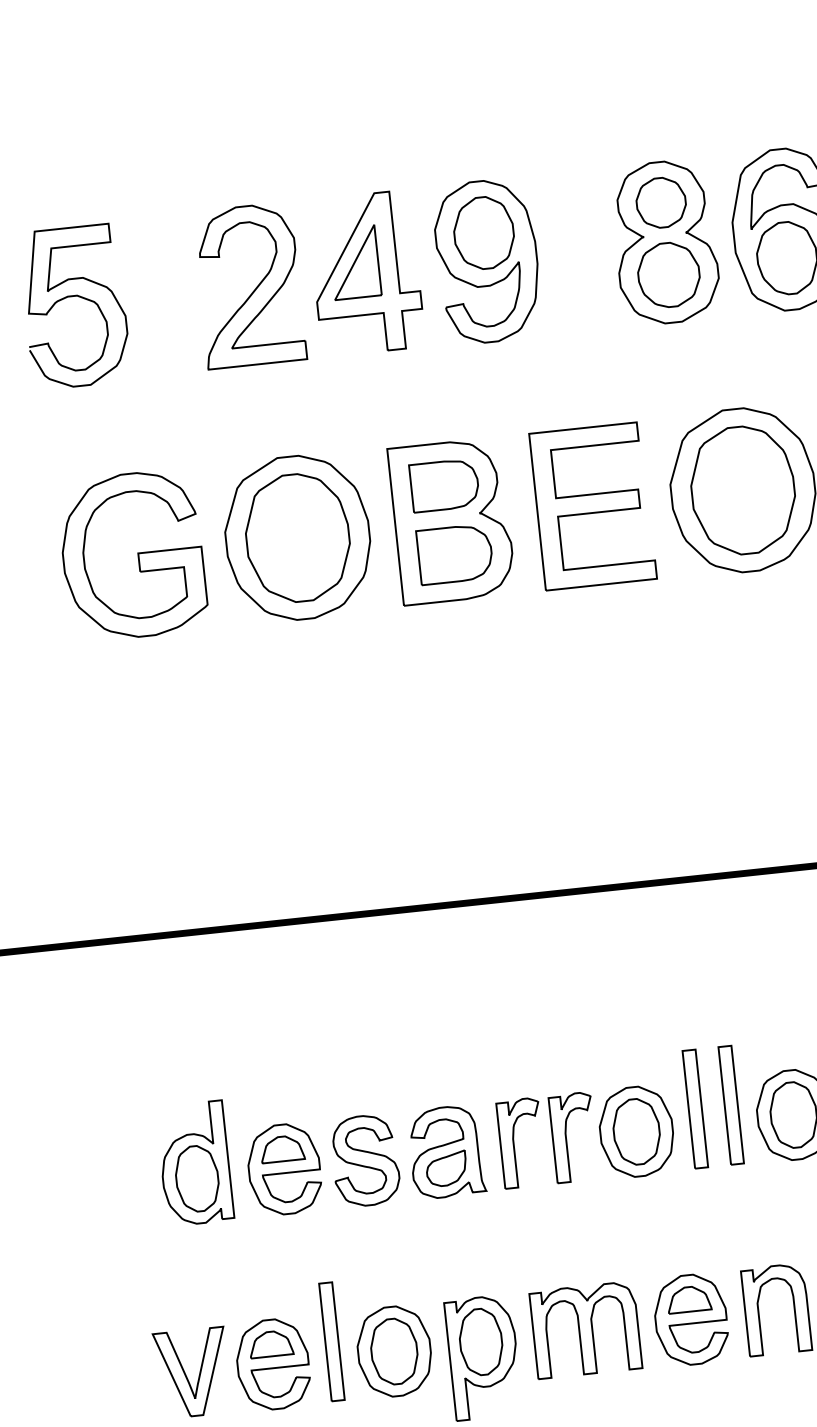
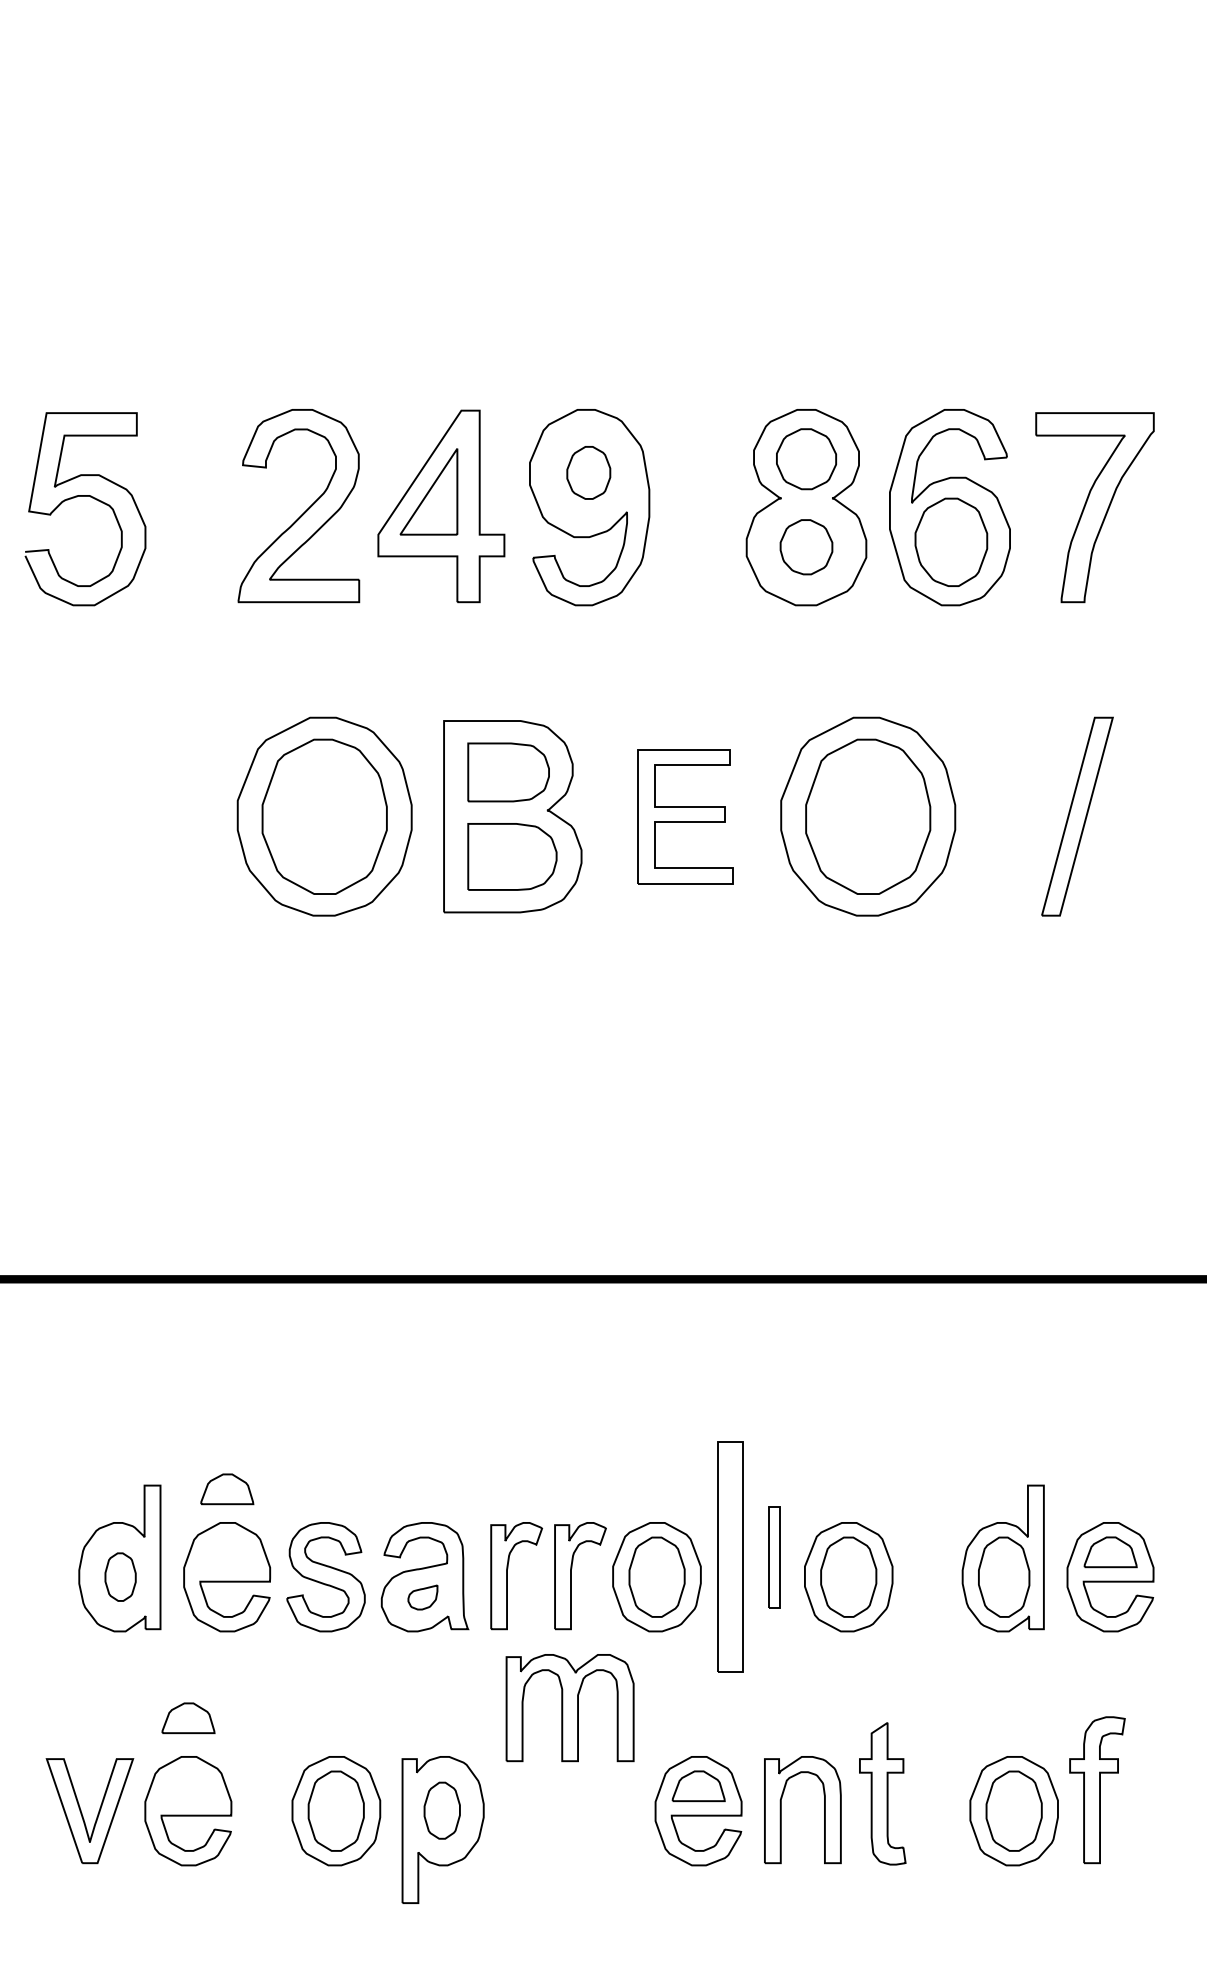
part: (483, 232) -> (588, 472), size x0.6
part: (668, 274) -> (806, 546), size x0.7
part: (592, 506) -> (684, 816), size x0.7
part: (132, 555) -> (123, 816), removed
part: (731, 1105) -> (774, 1557), size x0.7
part: (695, 1109) -> (730, 1557), size x1.6
part: (282, 1149) -> (227, 1489), moved
part: (446, 1168) -> (422, 1597), size x0.6
part: (197, 1178) -> (120, 1576), size x0.6
part: (585, 1330) -> (569, 1708), moved
part: (481, 1341) -> (442, 1810), size x0.7
part: (331, 1342) -> (261, 1791), removed
part: (271, 1344) -> (188, 1718), moved

